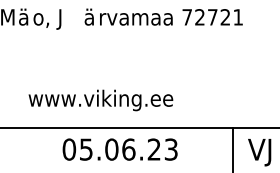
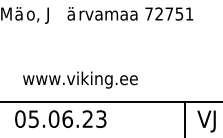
text: (225, 17) -> (179, 14), 72721 -> 72751
text: (119, 149) -> (60, 119), moved

